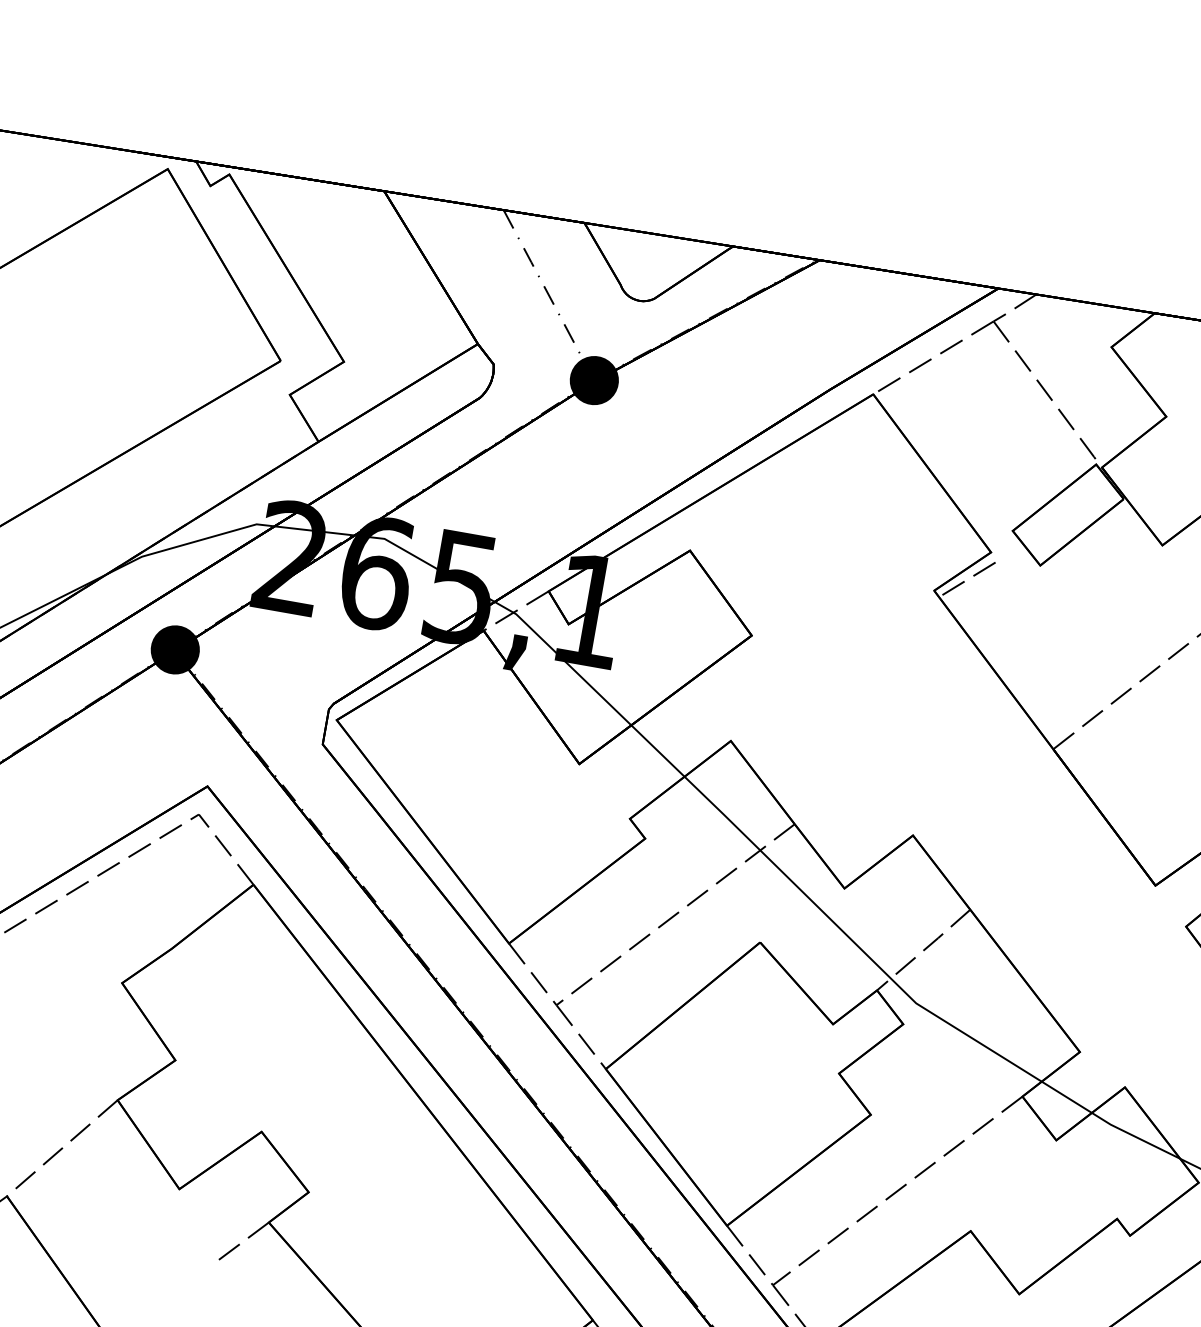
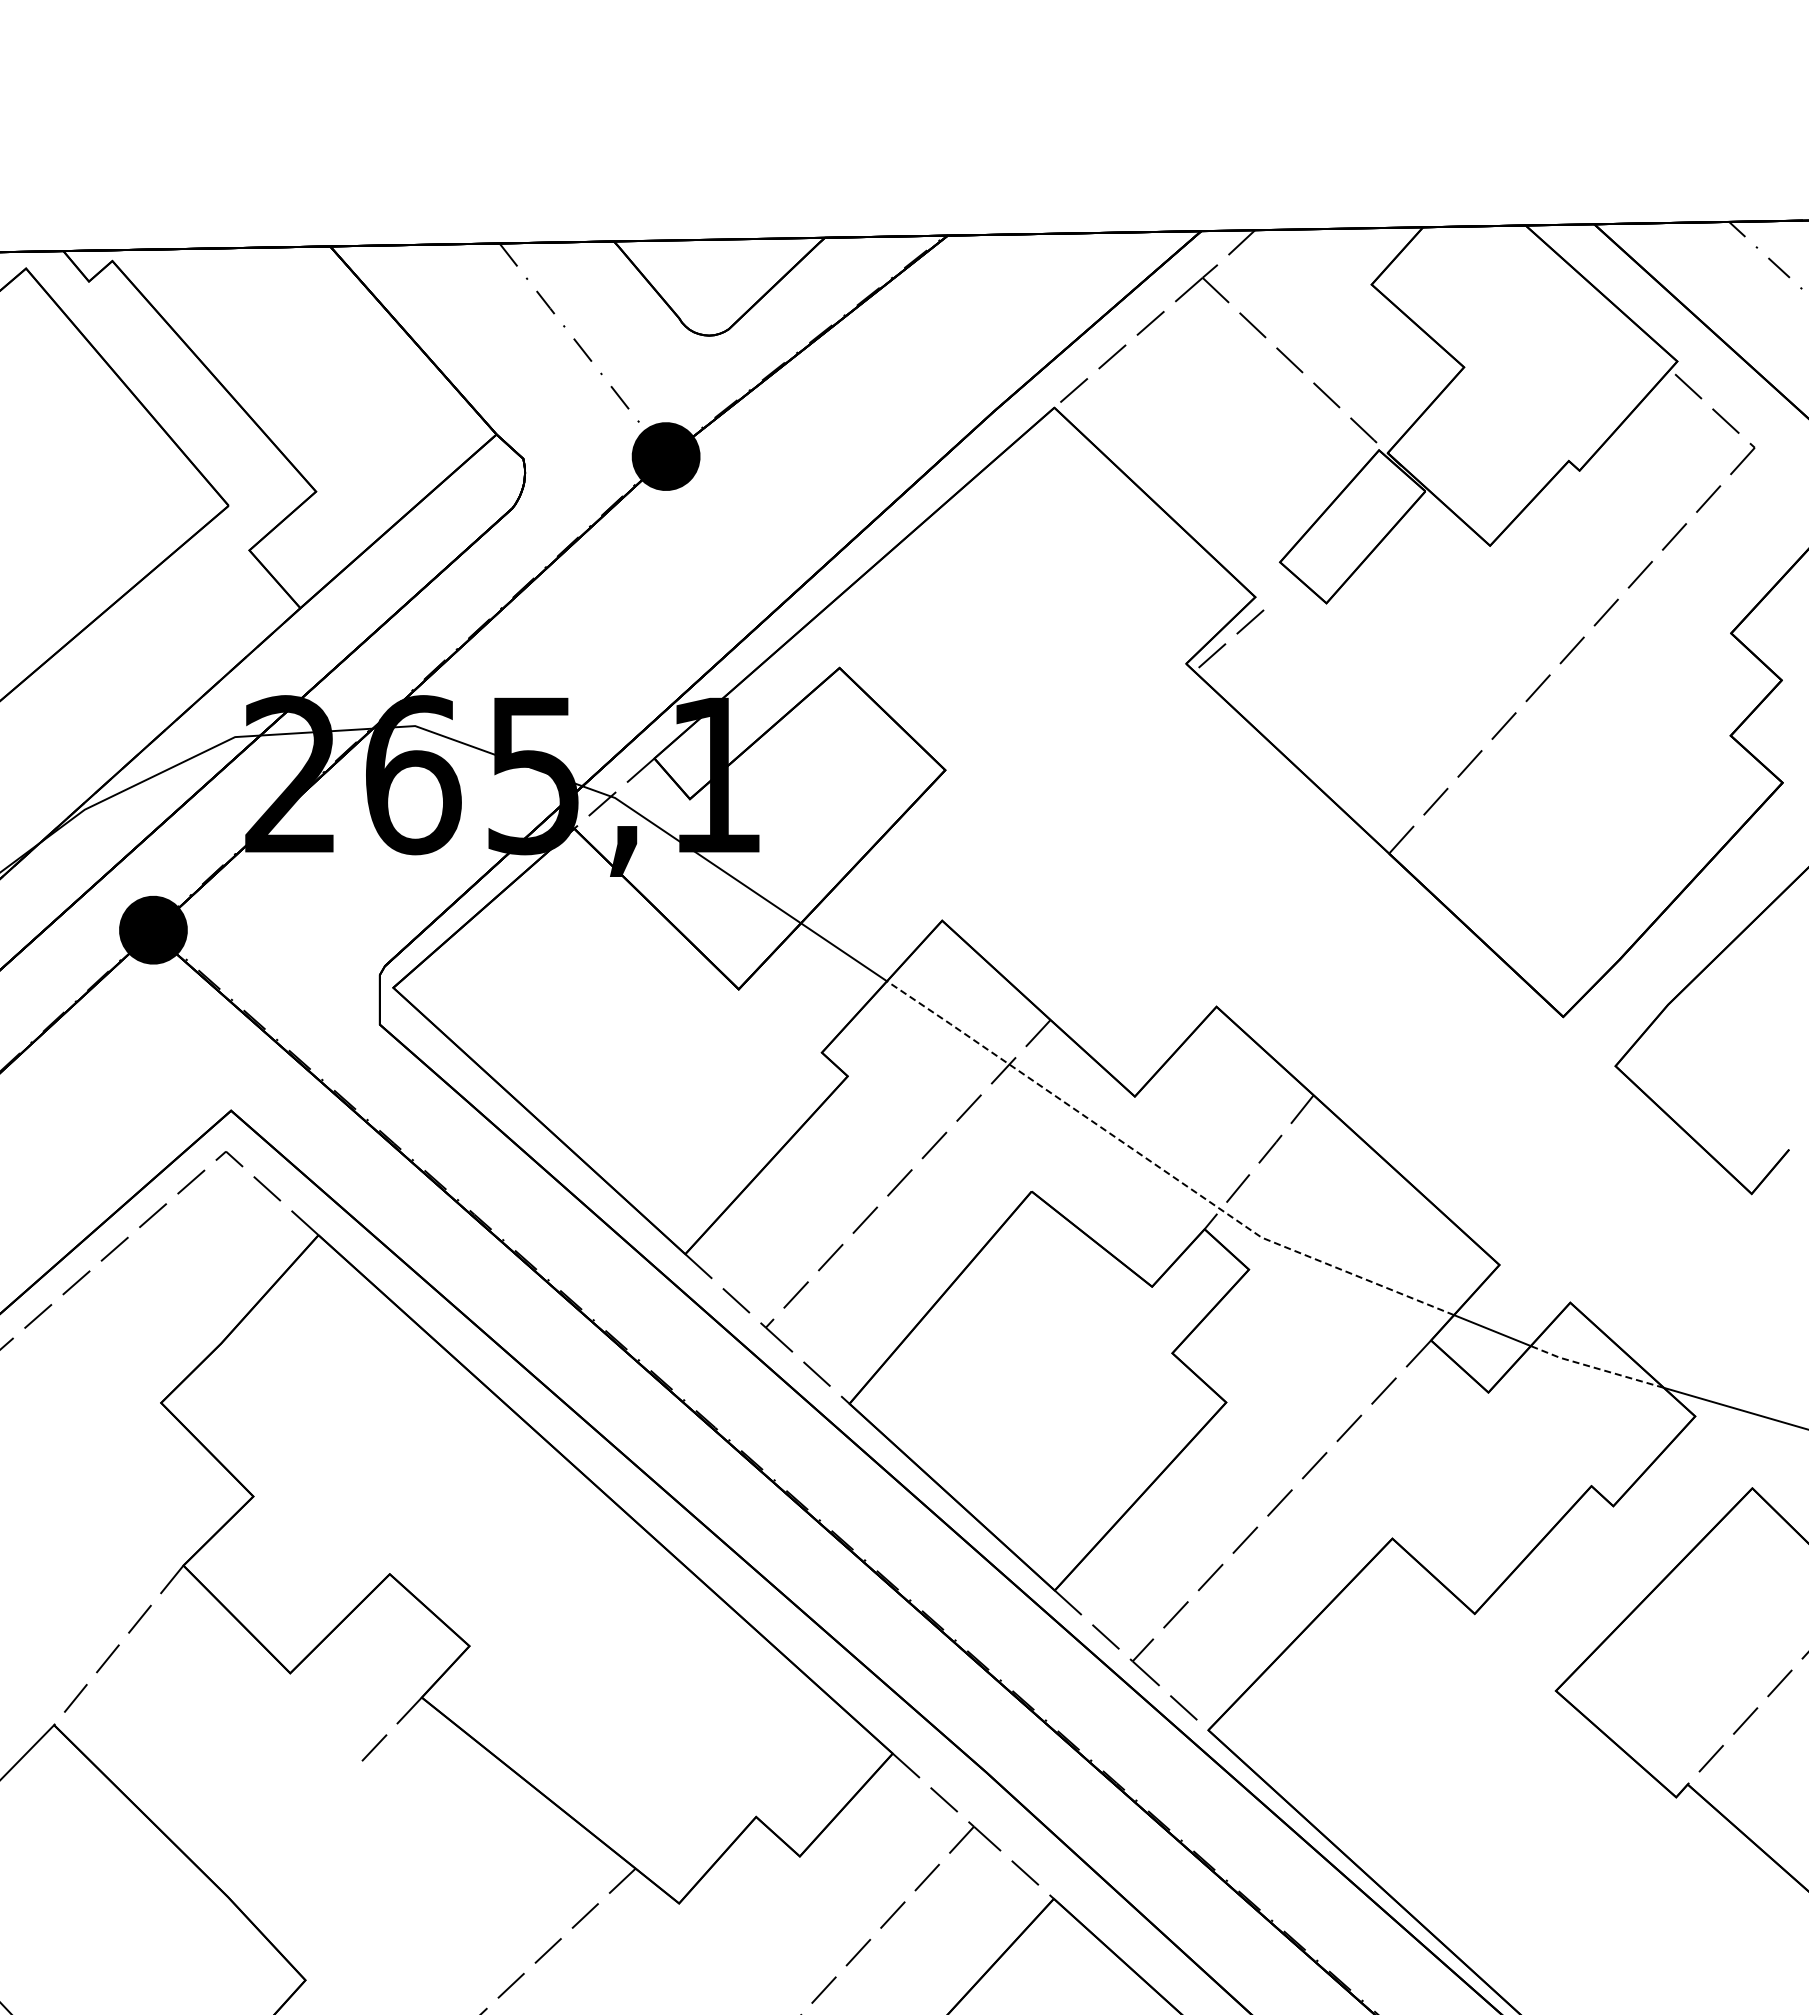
line: (853, 941) -> (1159, 1167), solid -> dashed
line: (1135, 1136) -> (1596, 1368), solid -> dashed

